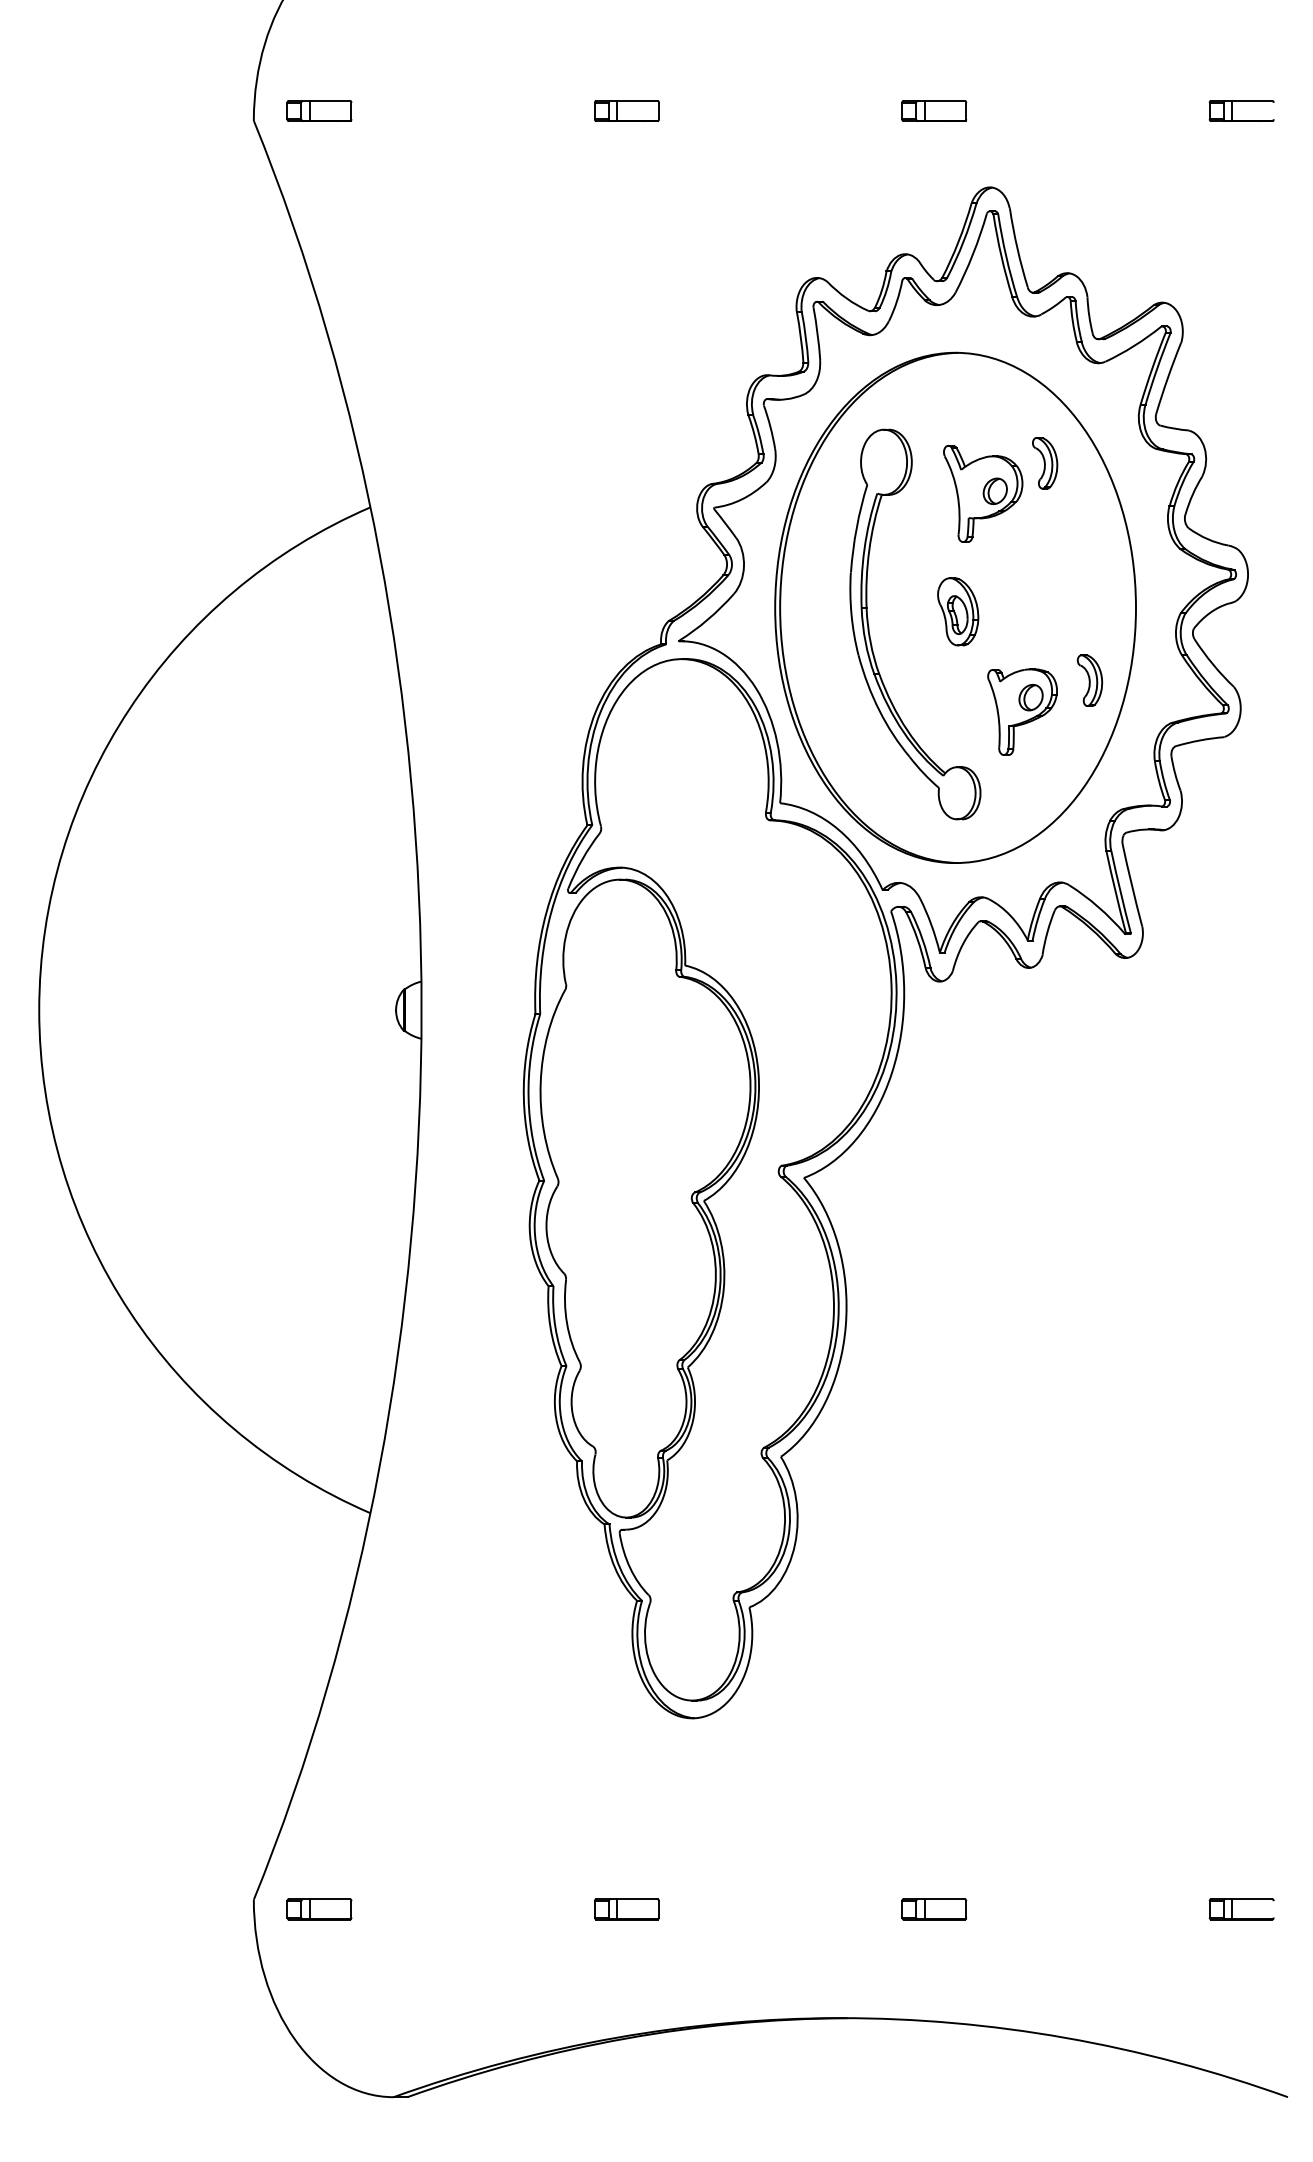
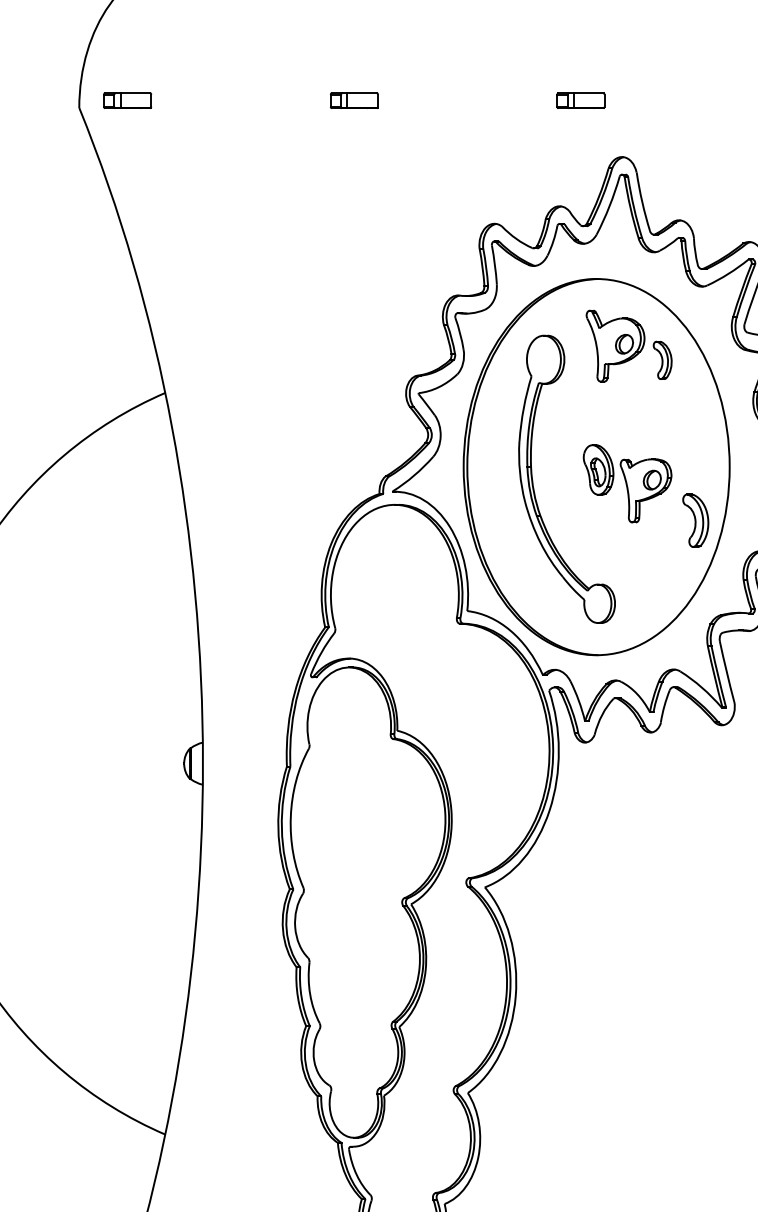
part: (983, 493) -> (615, 345), moved
part: (1089, 680) -> (695, 520), size x1.4
part: (1022, 711) -> (646, 490), moved

